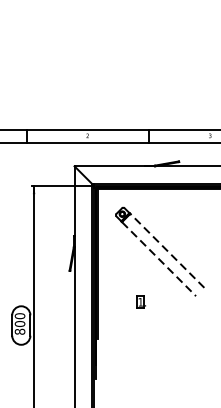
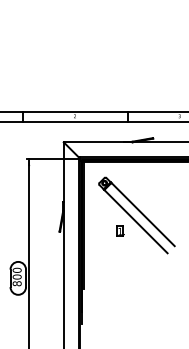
line: (167, 250) -> (143, 214), dashed -> solid
line: (158, 258) -> (135, 221), dashed -> solid
part: (140, 301) -> (120, 230), moved

